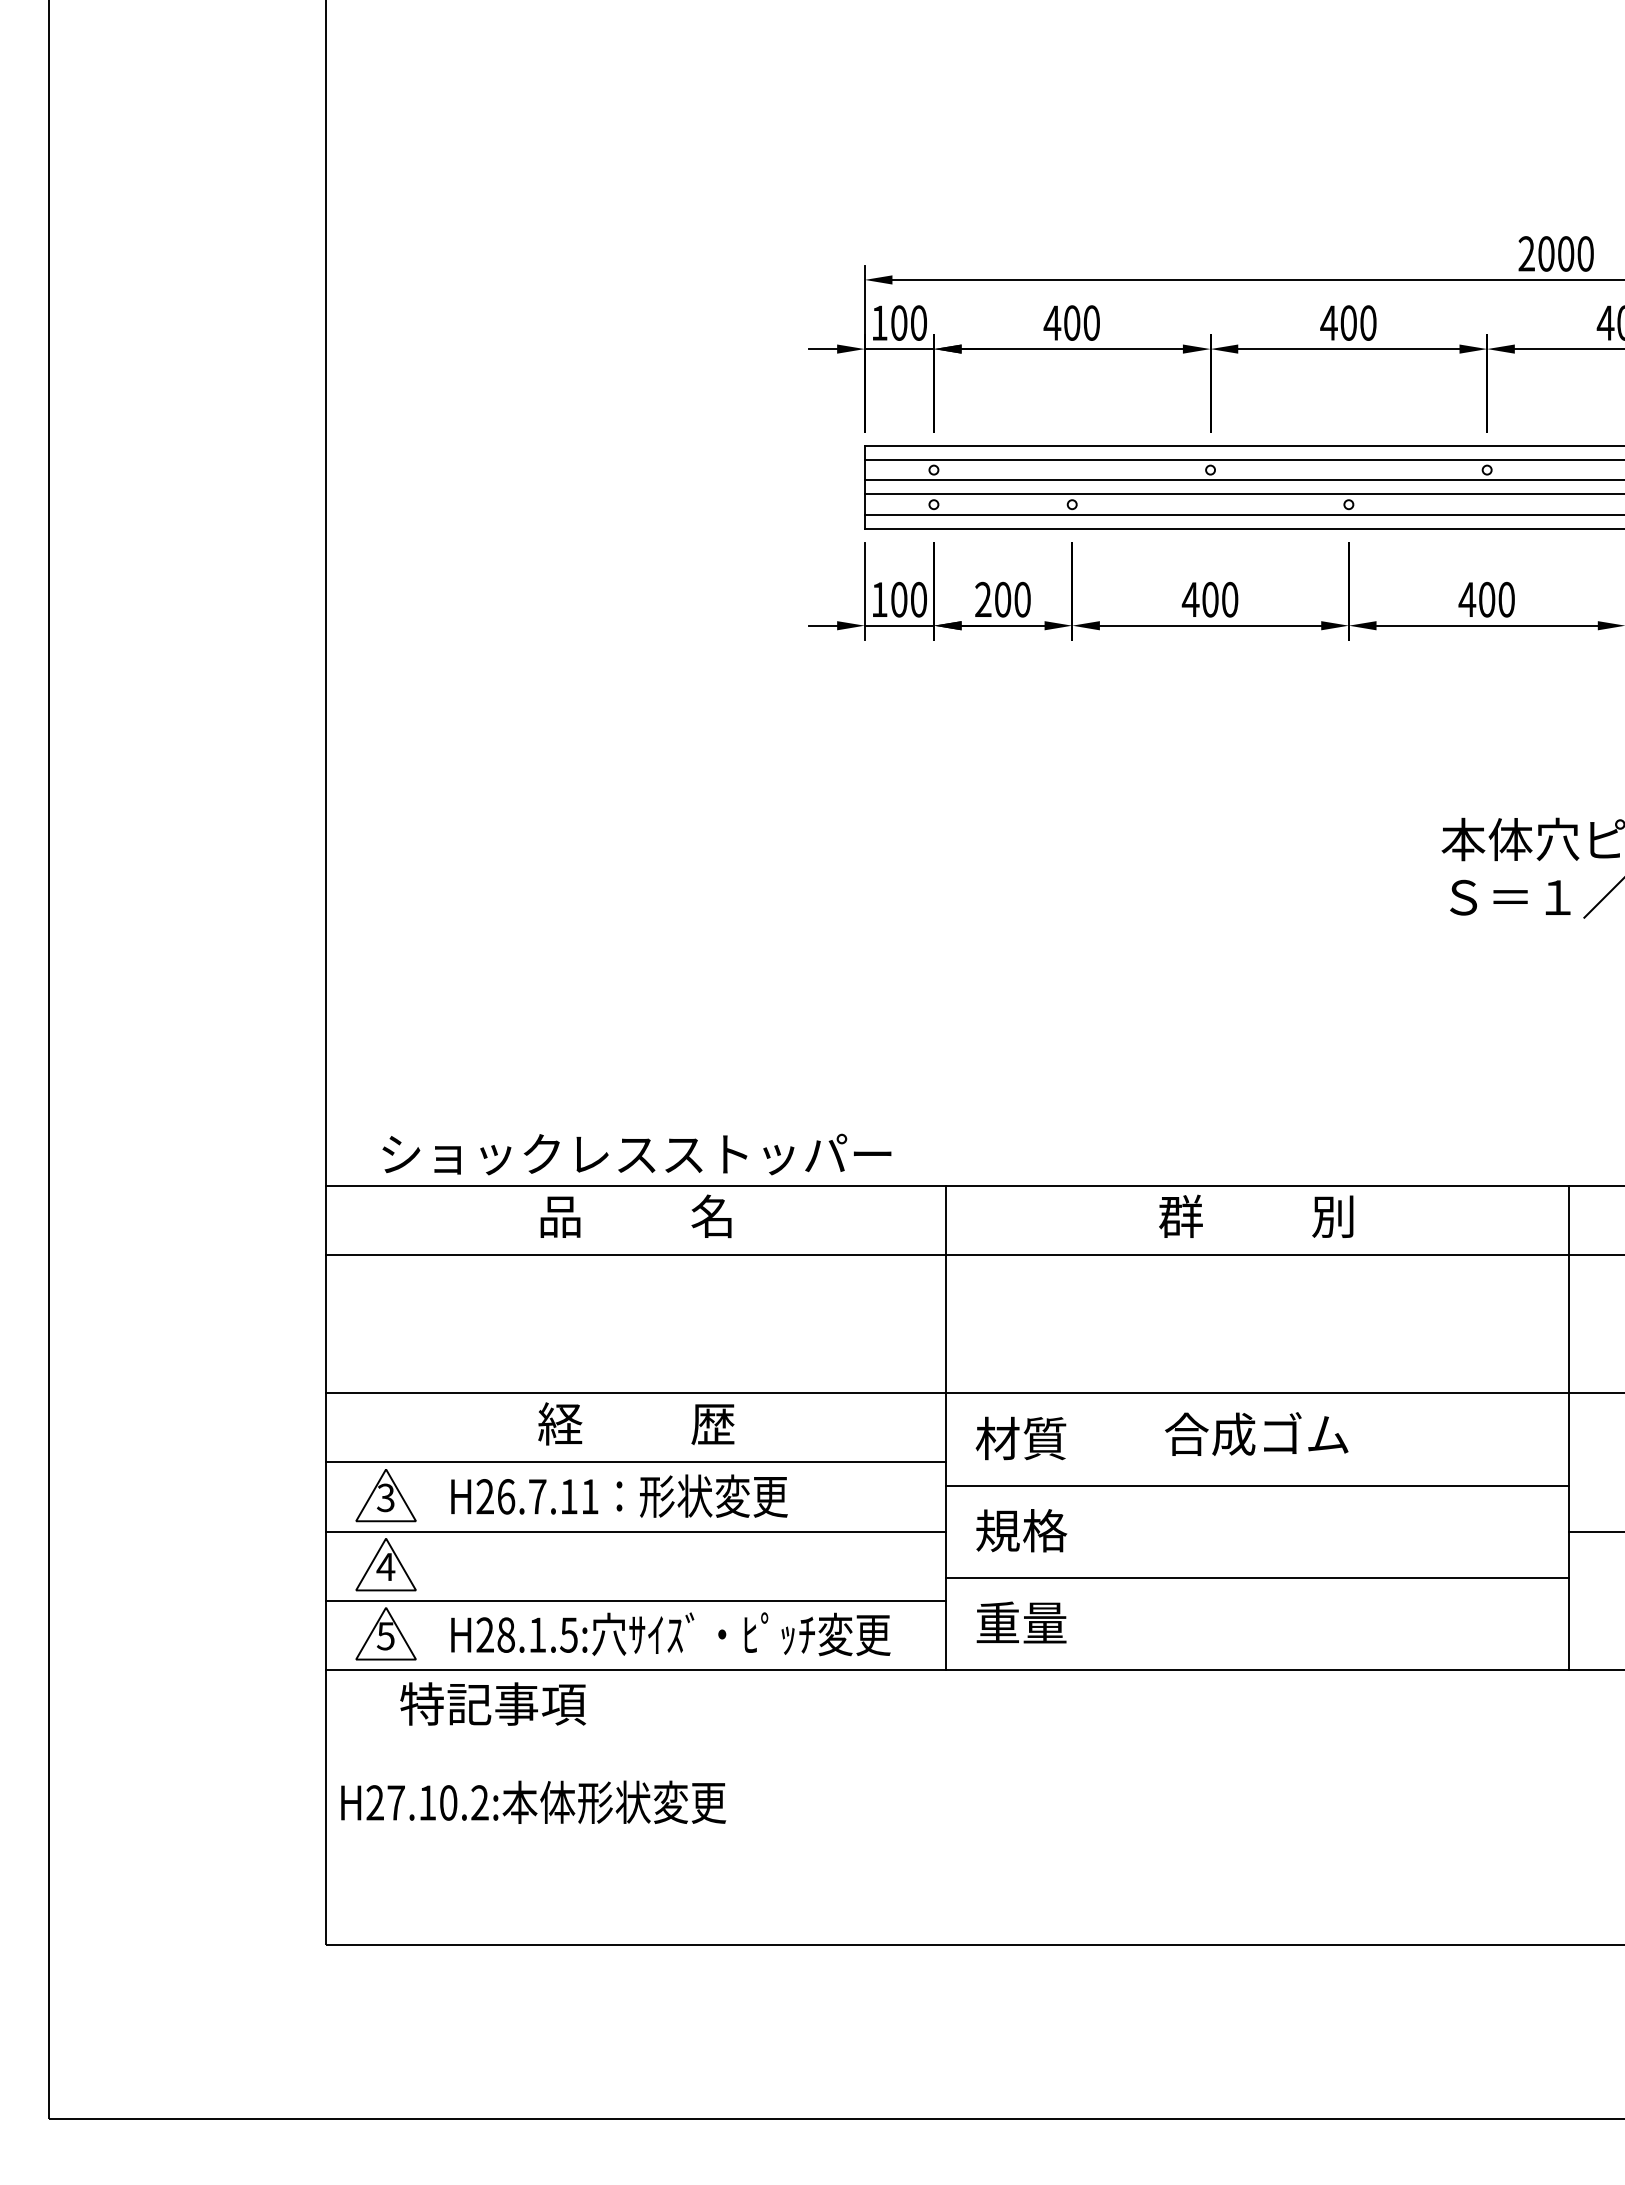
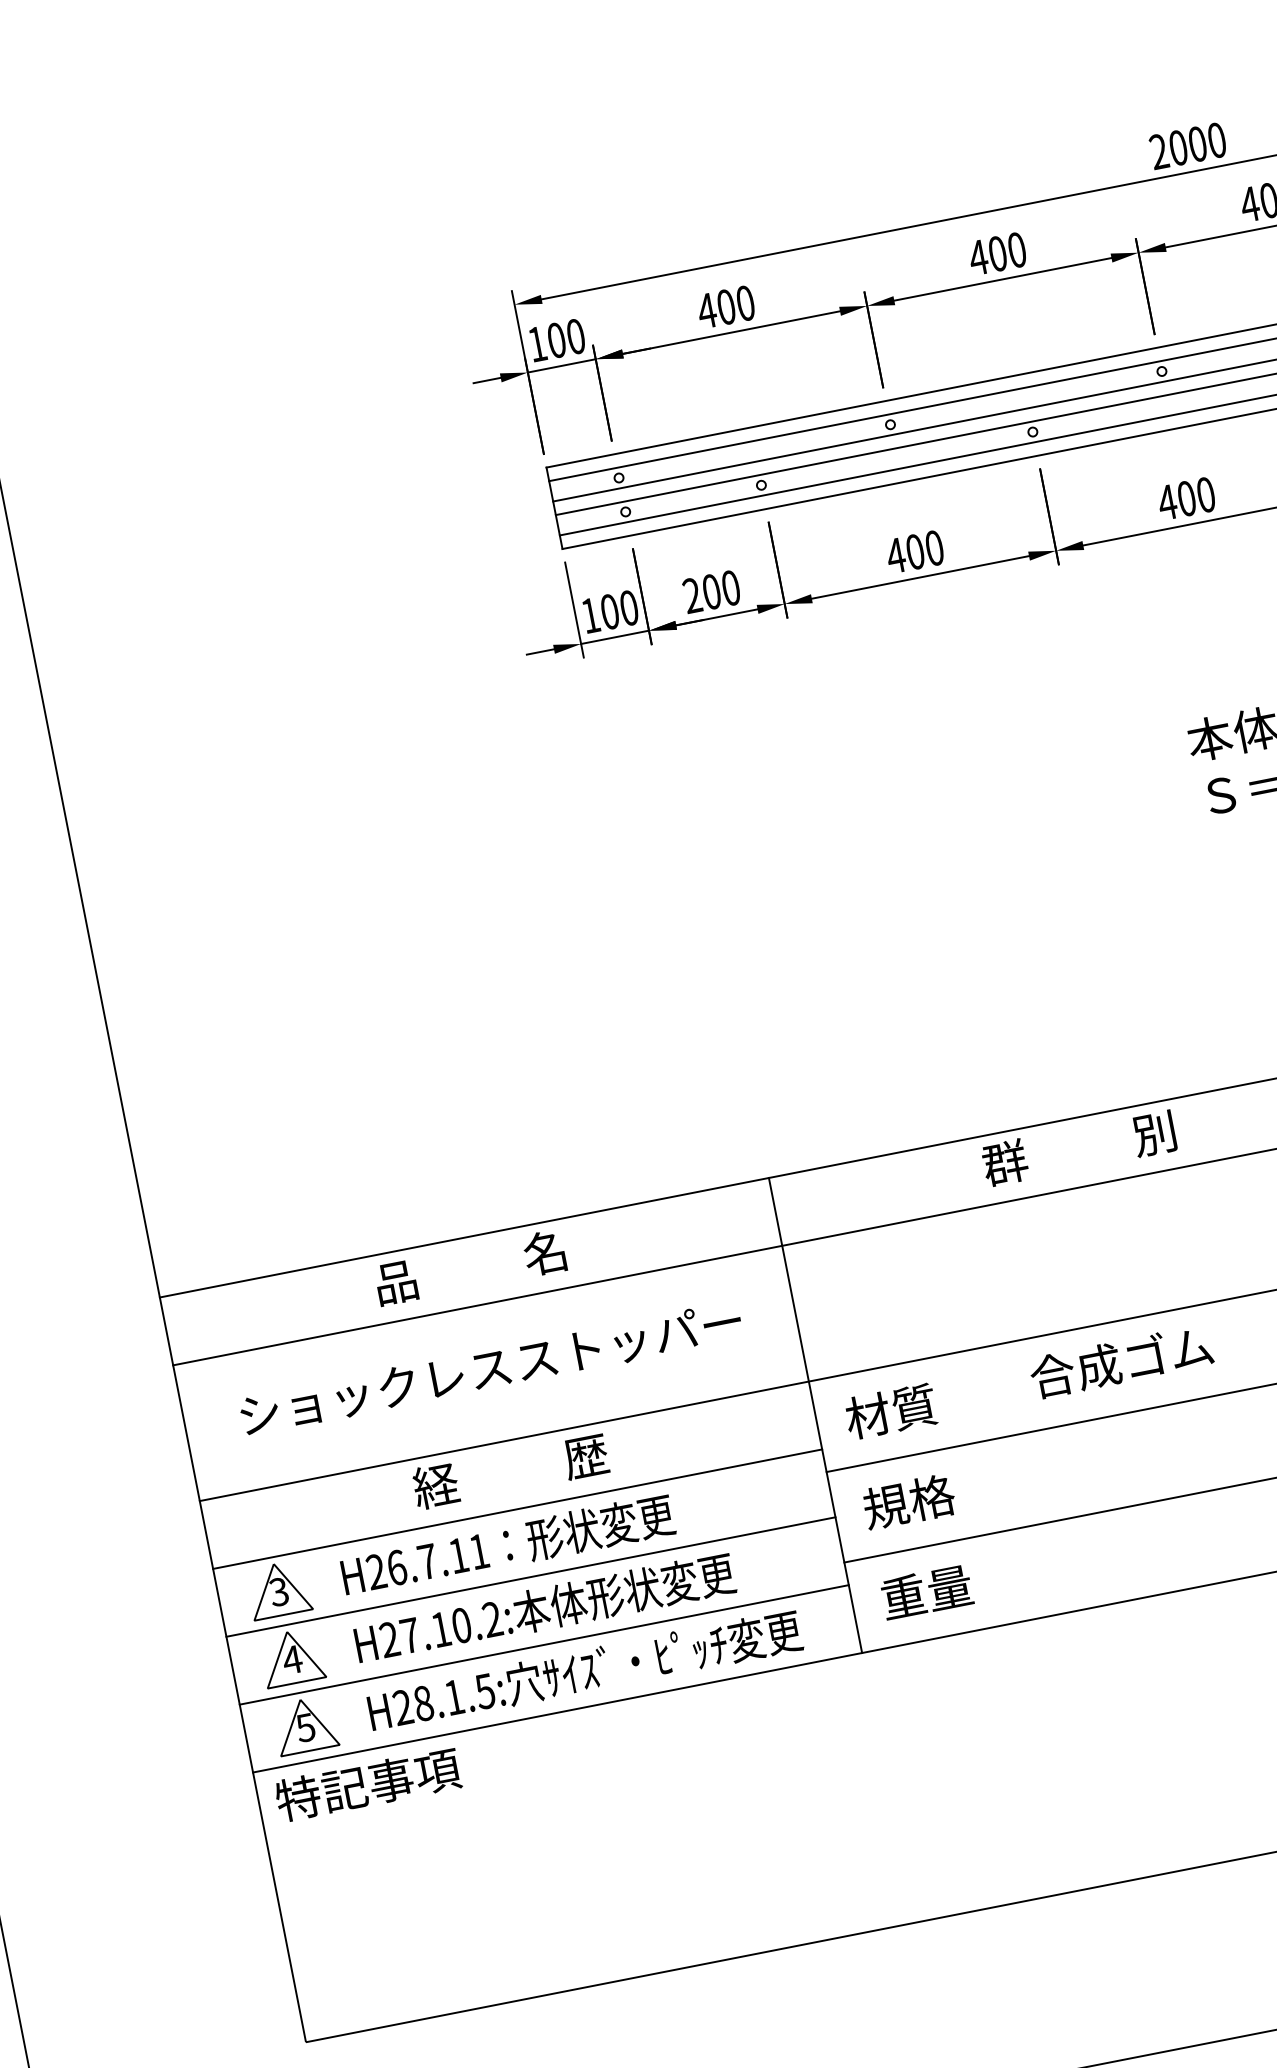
text: (636, 1154) -> (490, 1368), moved
text: (493, 1703) -> (368, 1784), moved
text: (533, 1801) -> (544, 1607), moved

